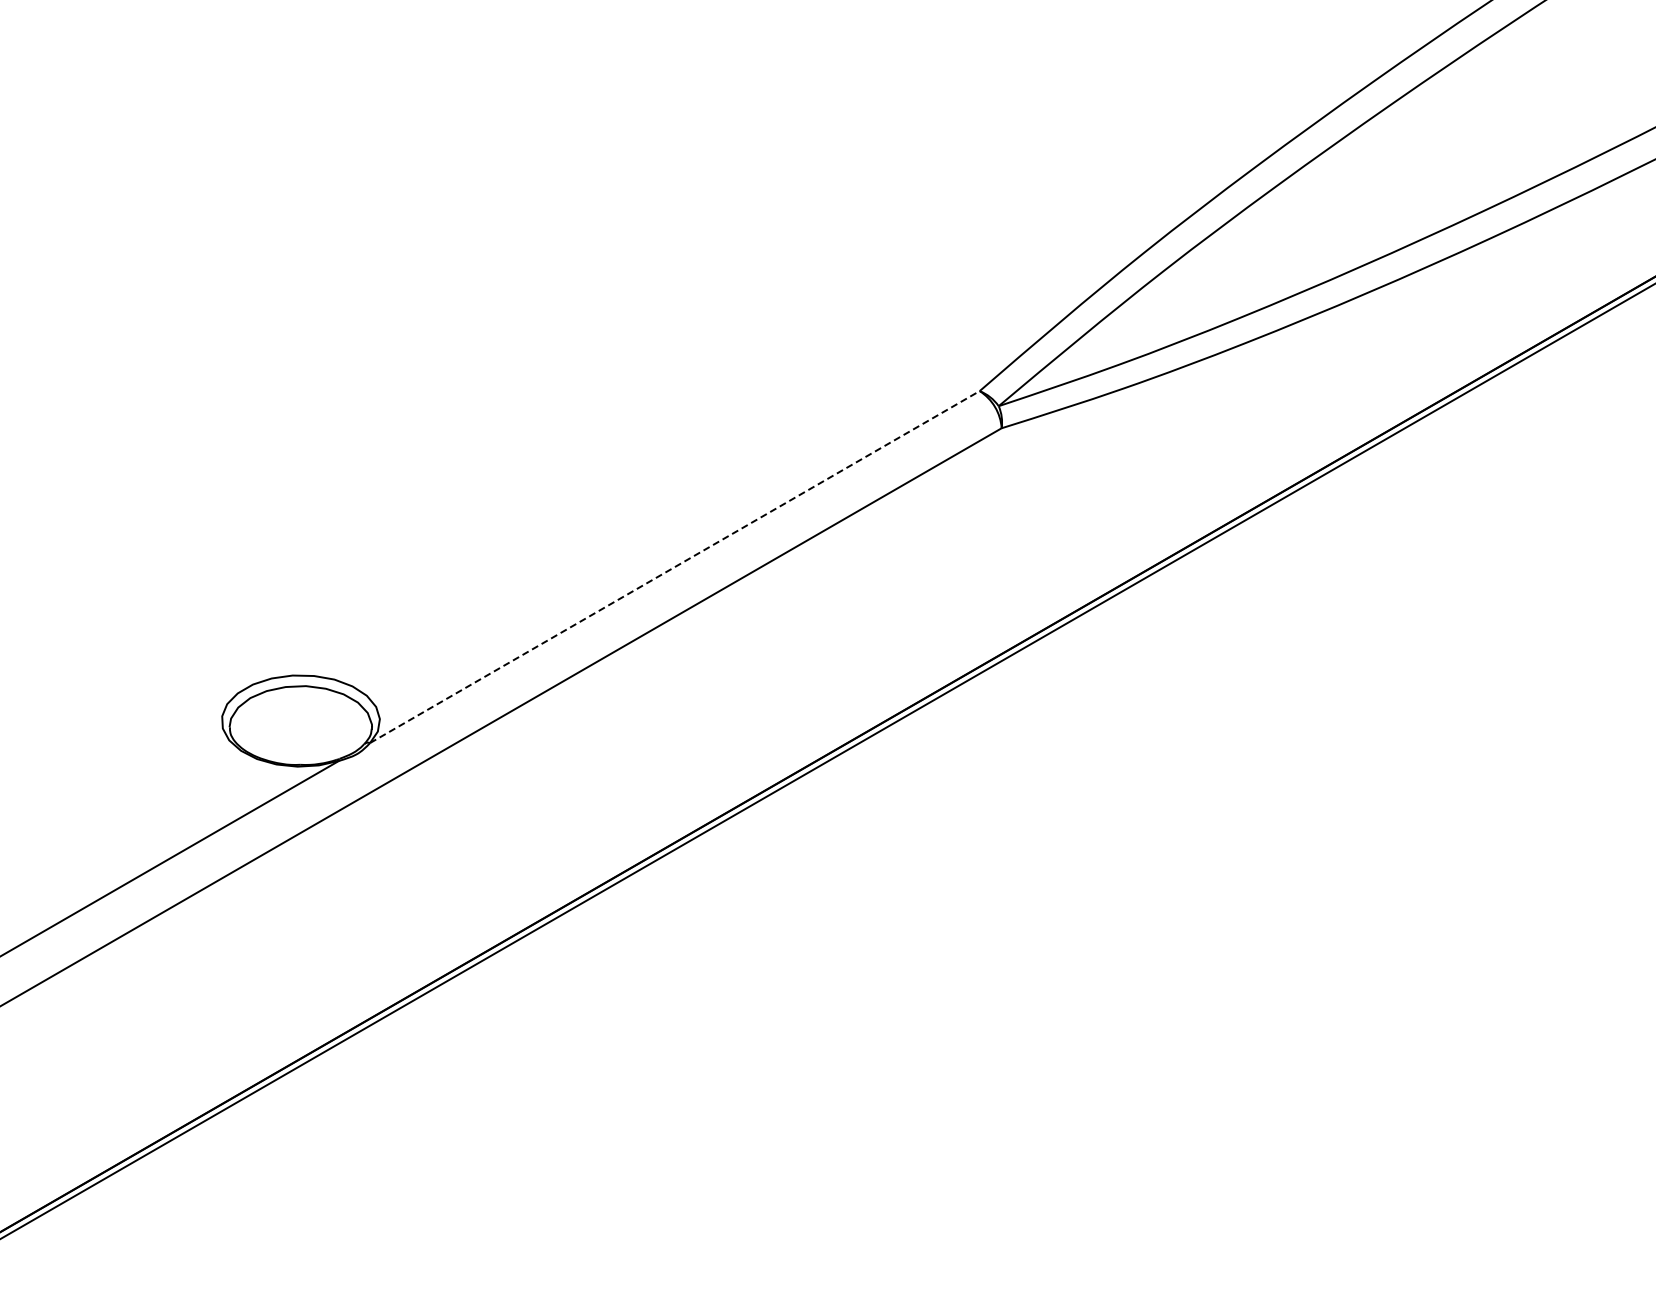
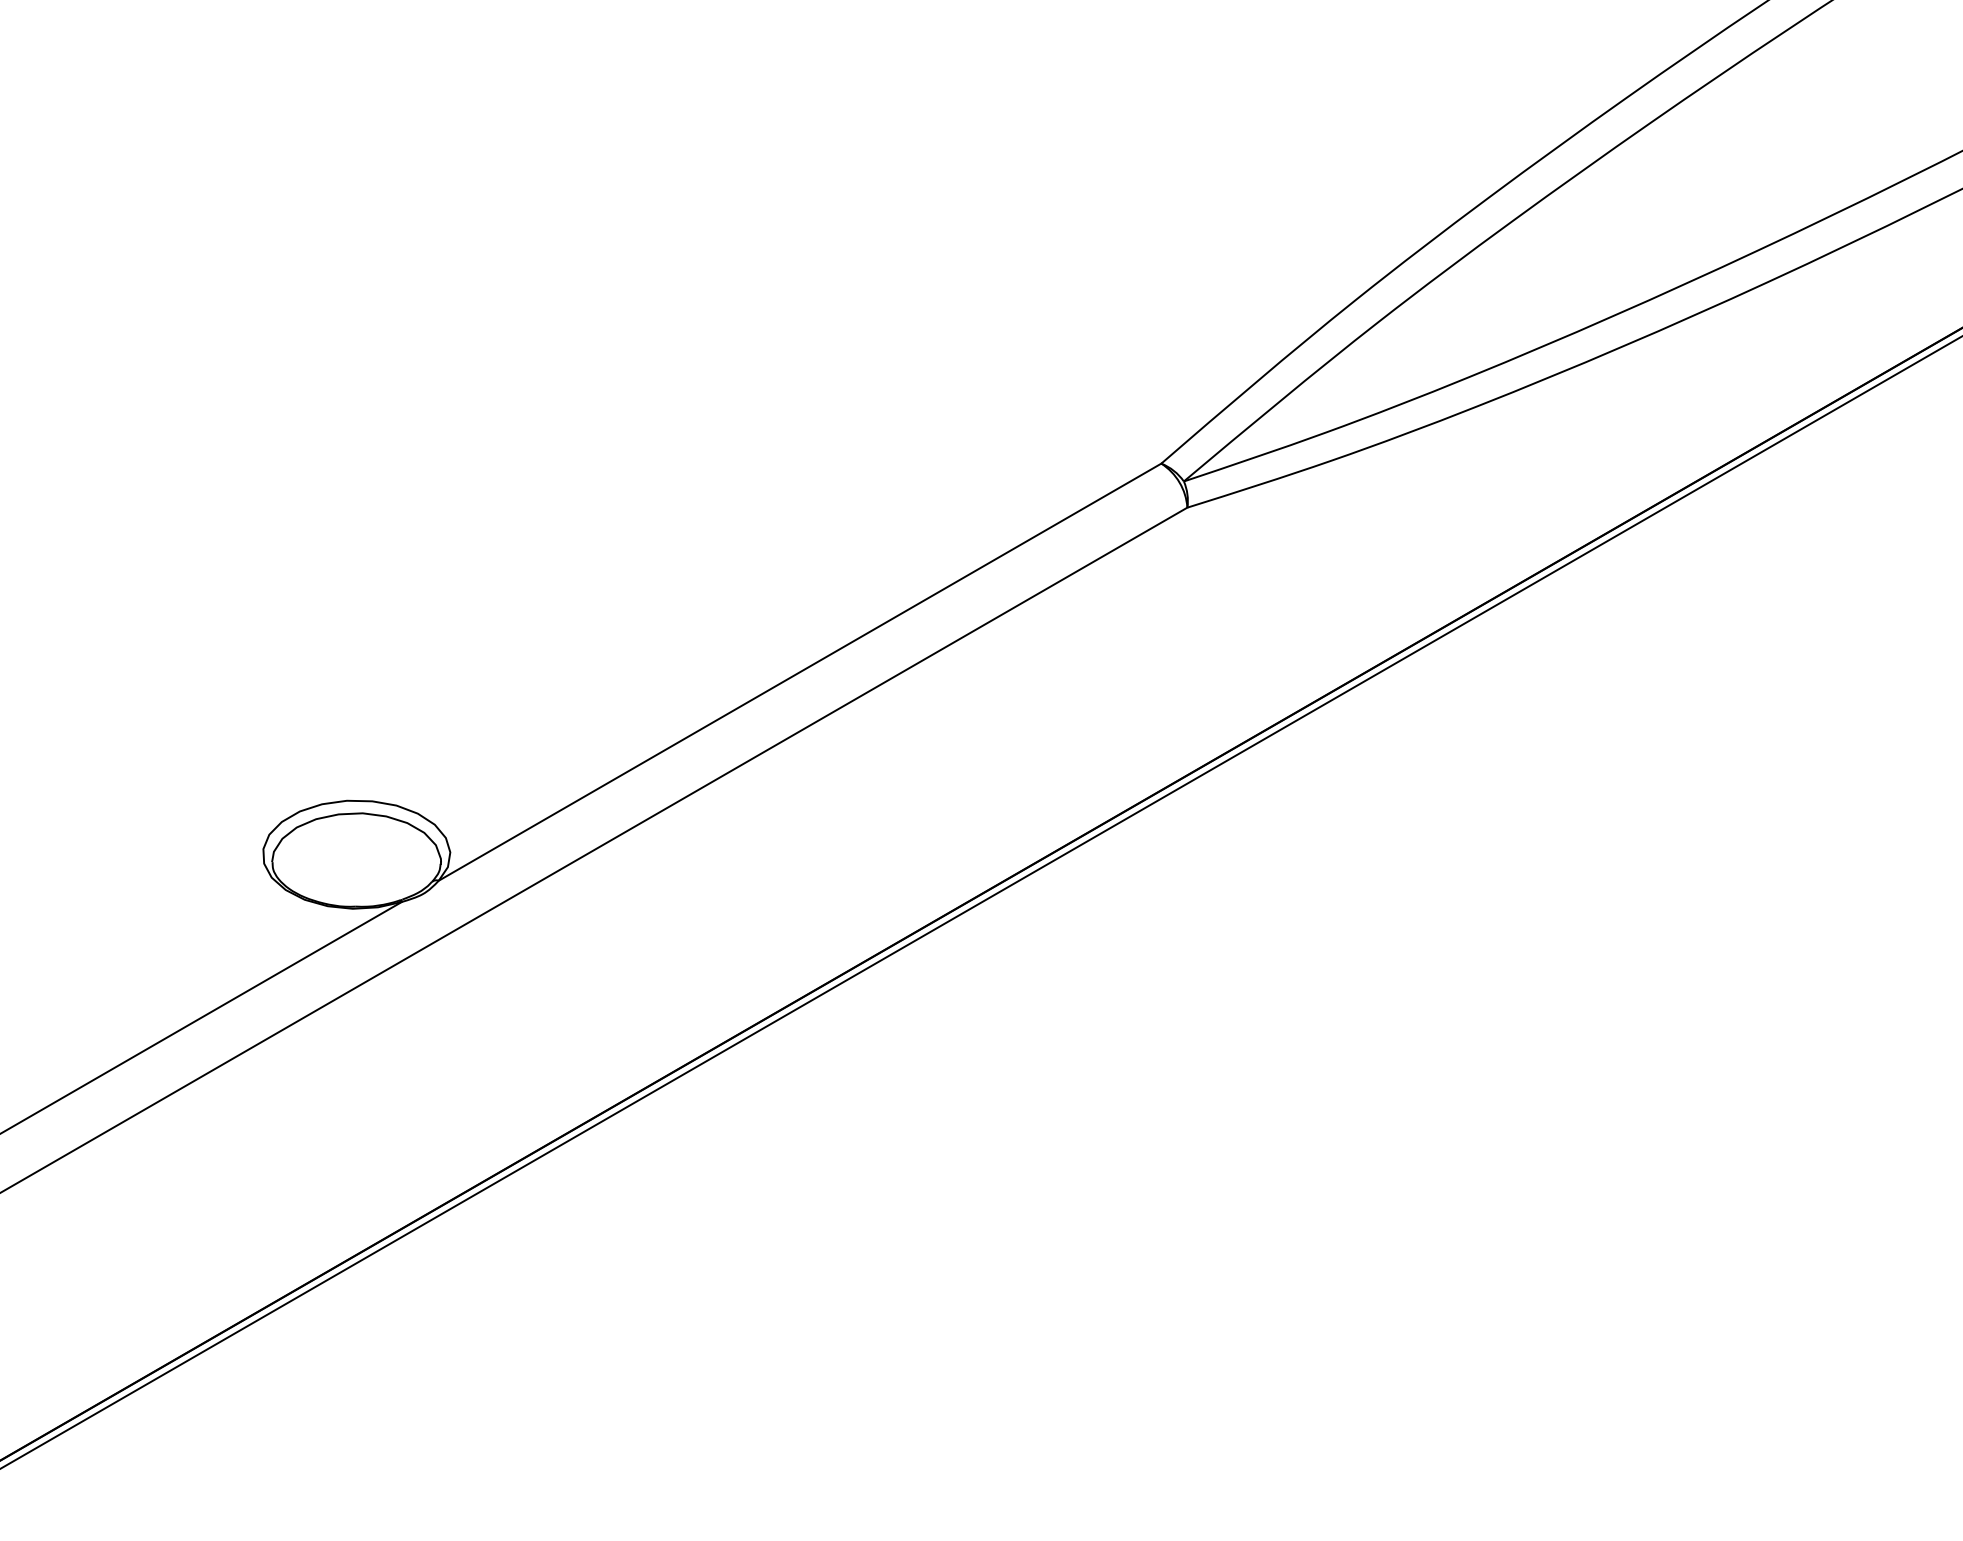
line: (674, 567) -> (799, 672), dashed -> solid

